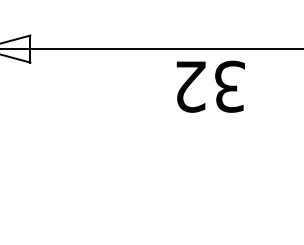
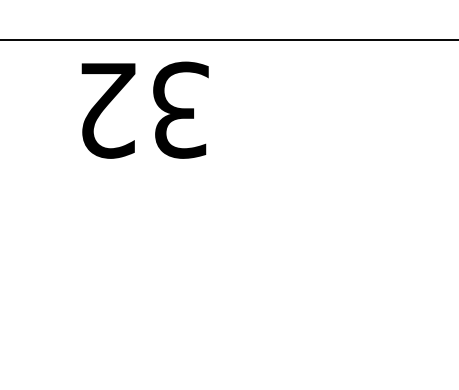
text: (210, 86) -> (144, 109), moved

